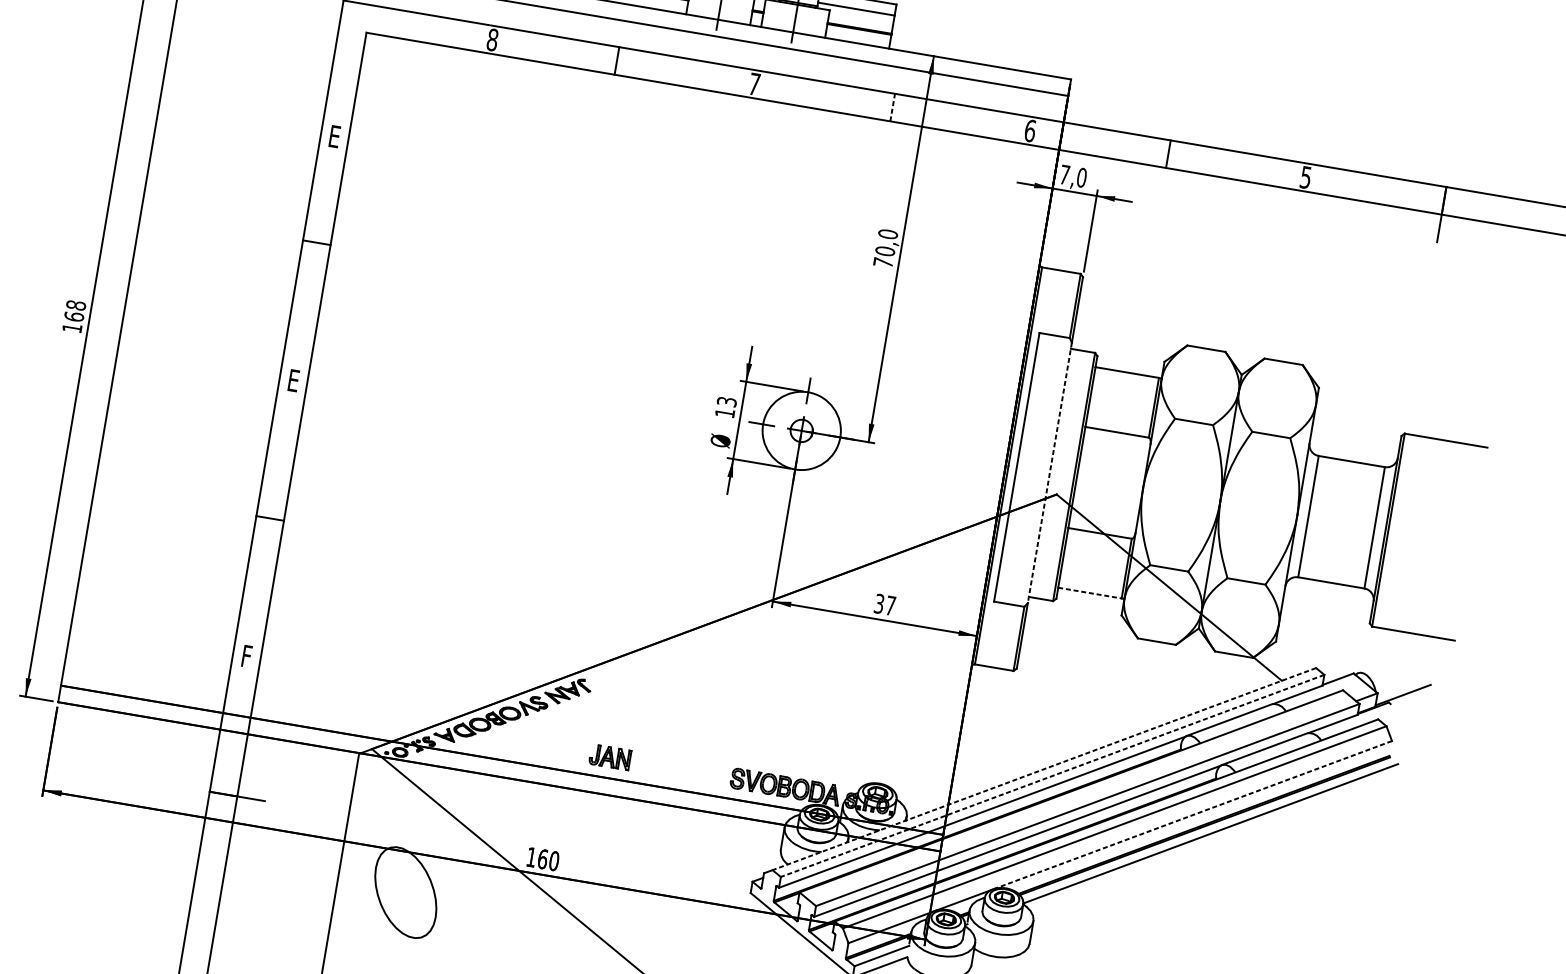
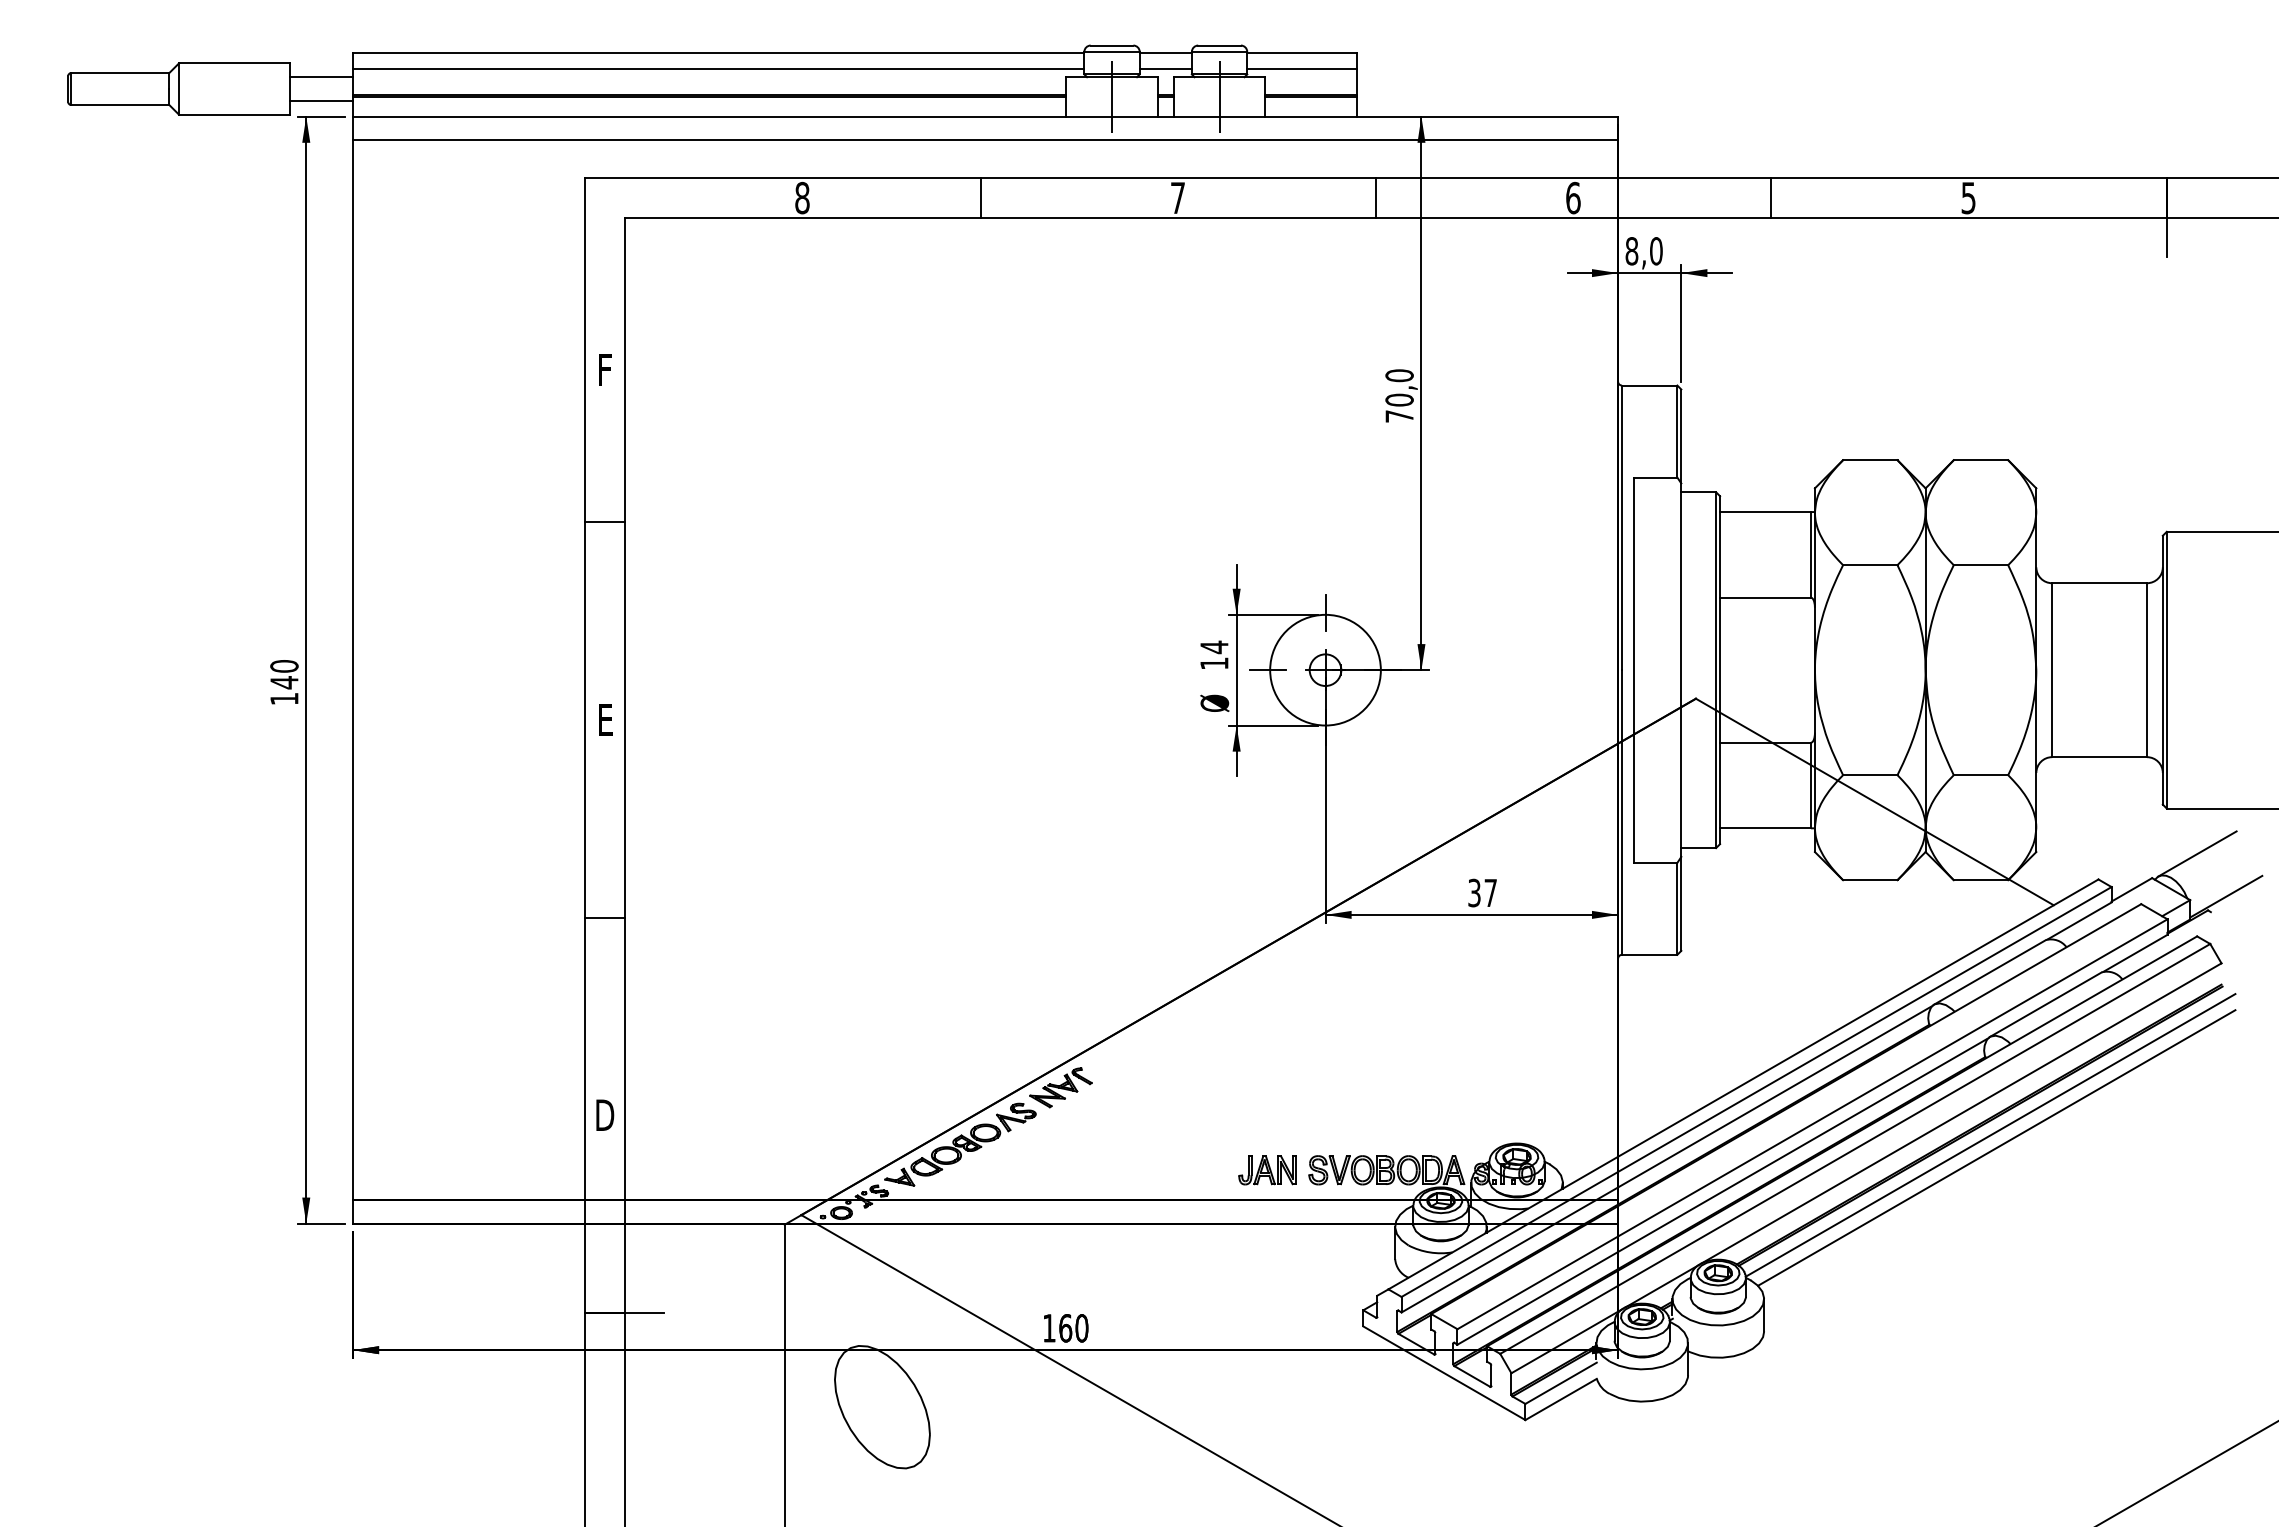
line: (892, 107) -> (1376, 198), dashed -> solid
text: (335, 137) -> (606, 371), E -> F
text: (1064, 175) -> (1631, 251), 7,0 -> 8,0
text: (75, 311) -> (284, 674), 168 -> 140
text: (727, 402) -> (1214, 647), 13 -> 14
line: (1049, 473) -> (1681, 670), dashed -> solid
line: (1090, 593) -> (1766, 828), dashed -> solid
text: (247, 655) -> (605, 1114), F -> D
line: (1388, 661) -> (2197, 853), added
part: (610, 757) -> (1267, 1170), moved
line: (1044, 769) -> (1743, 1084), dashed -> solid
line: (1052, 776) -> (1756, 1092), dashed -> solid
line: (1192, 814) -> (1960, 1113), dashed -> solid
line: (1213, 842) -> (1996, 1147), added

